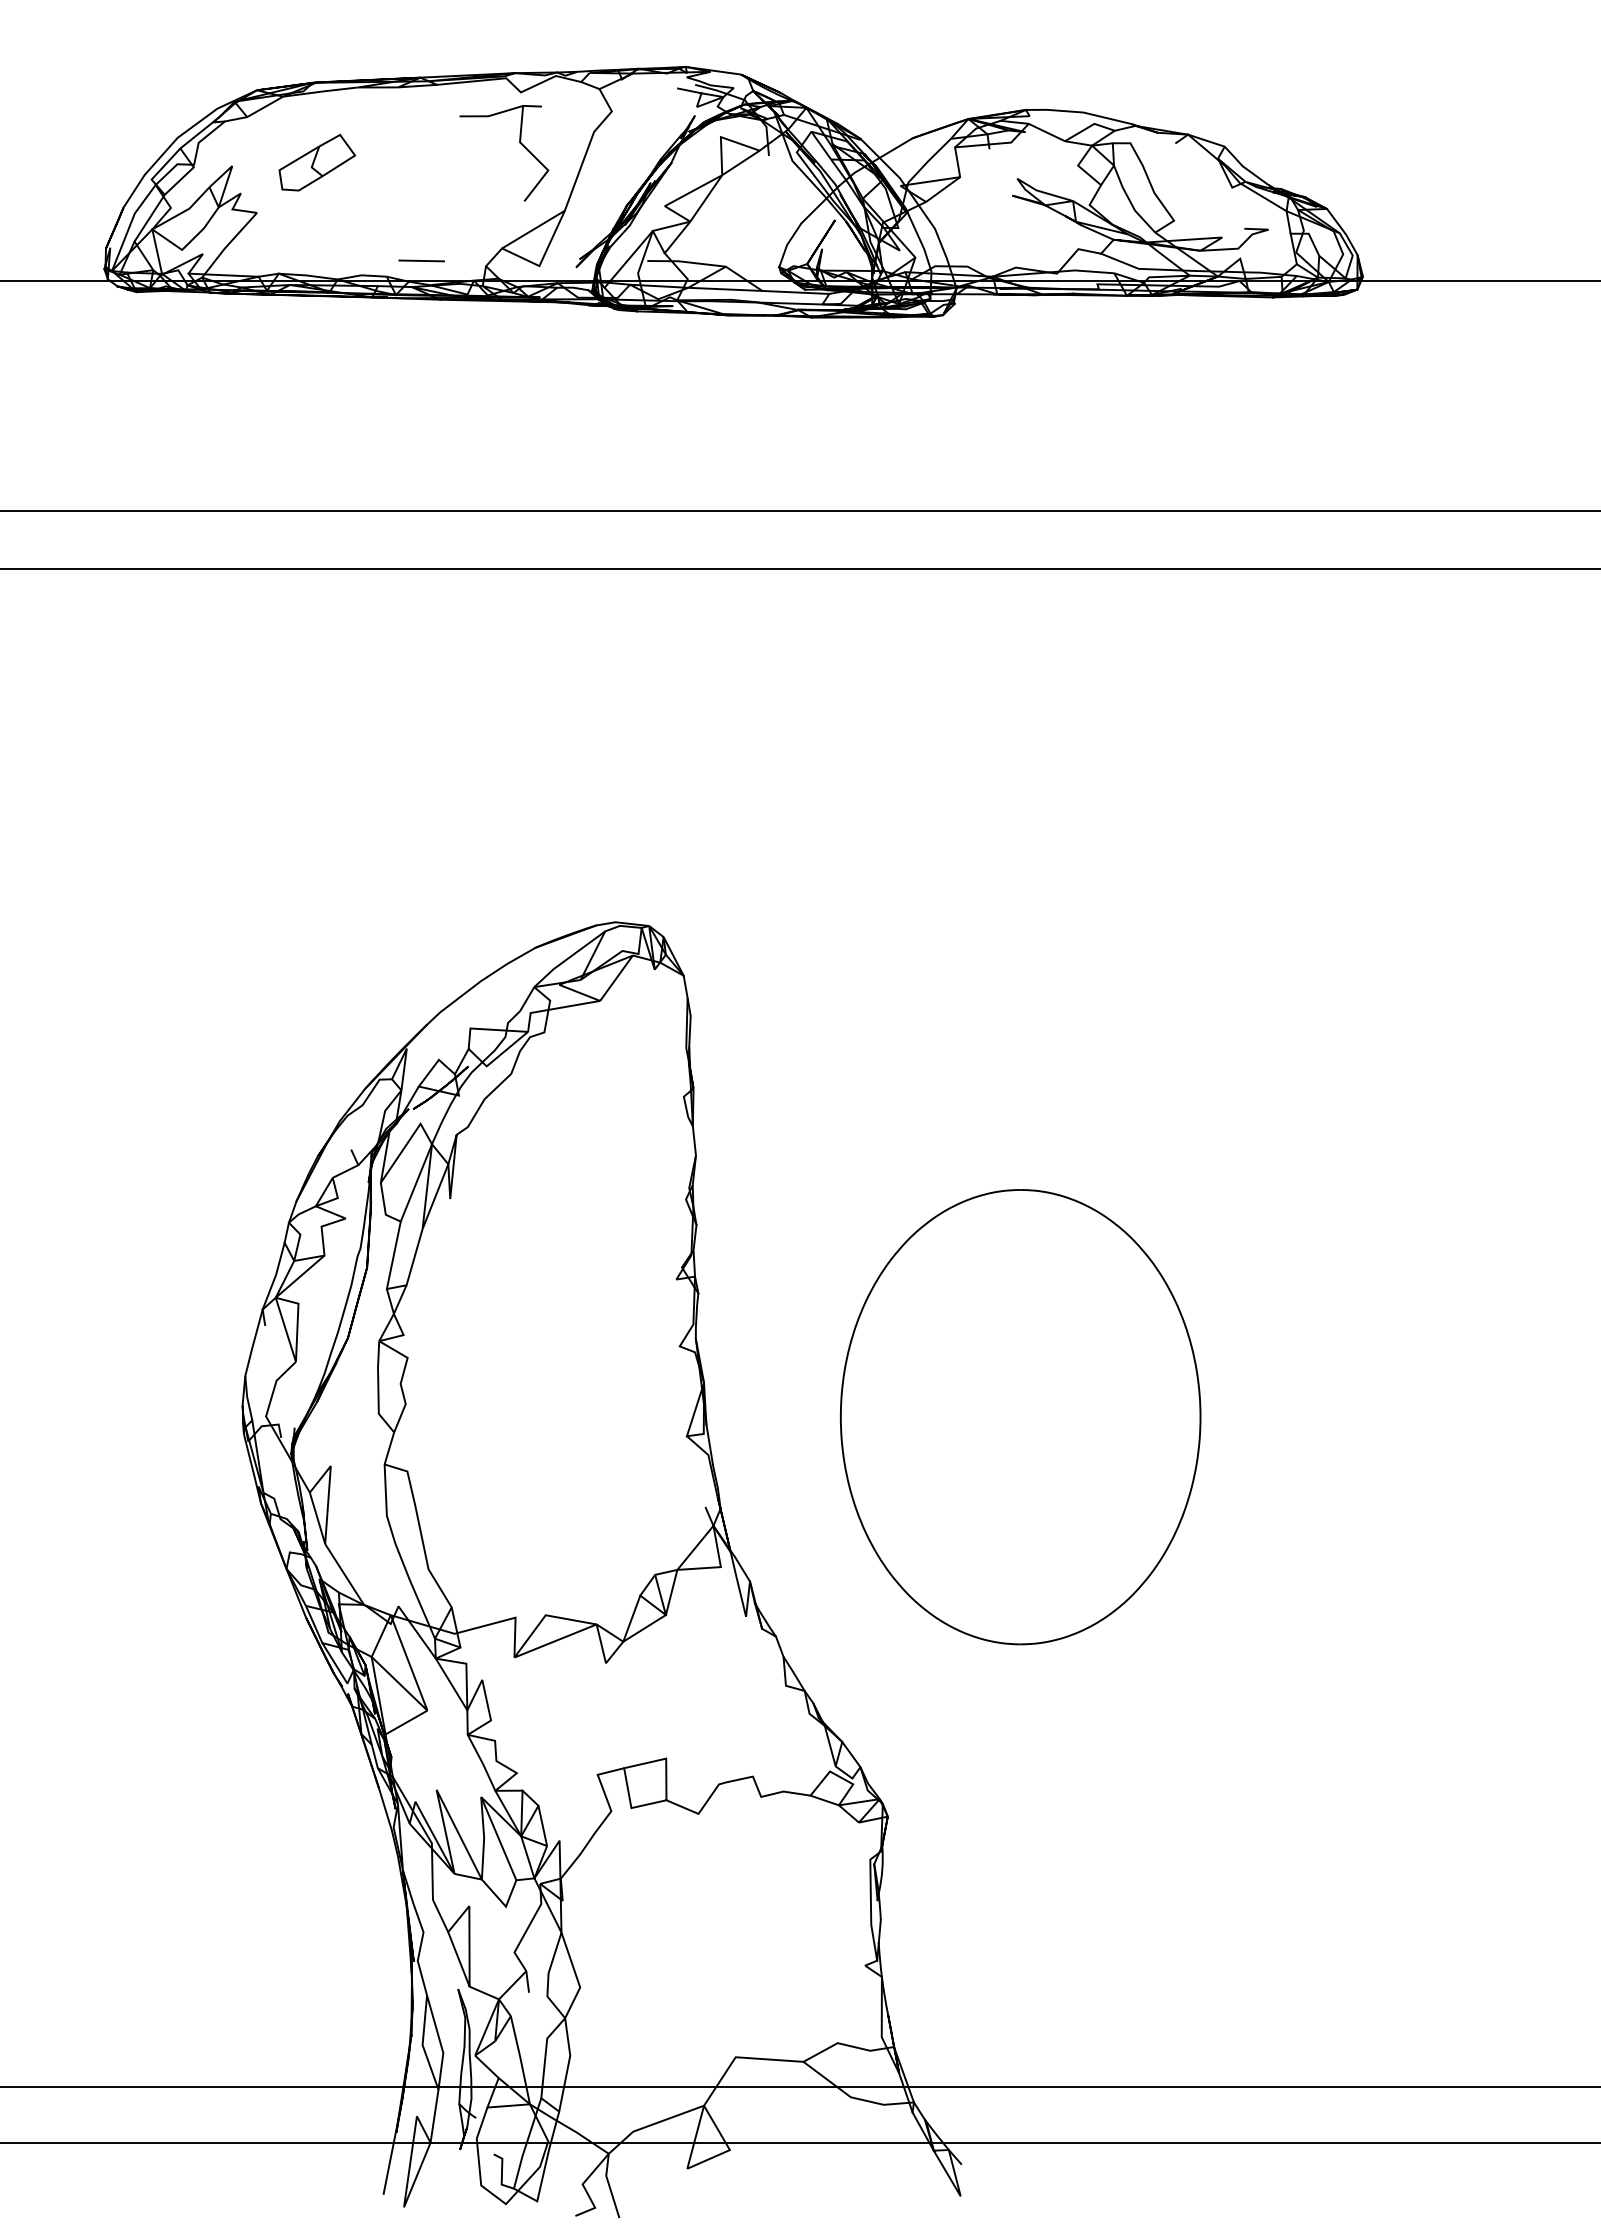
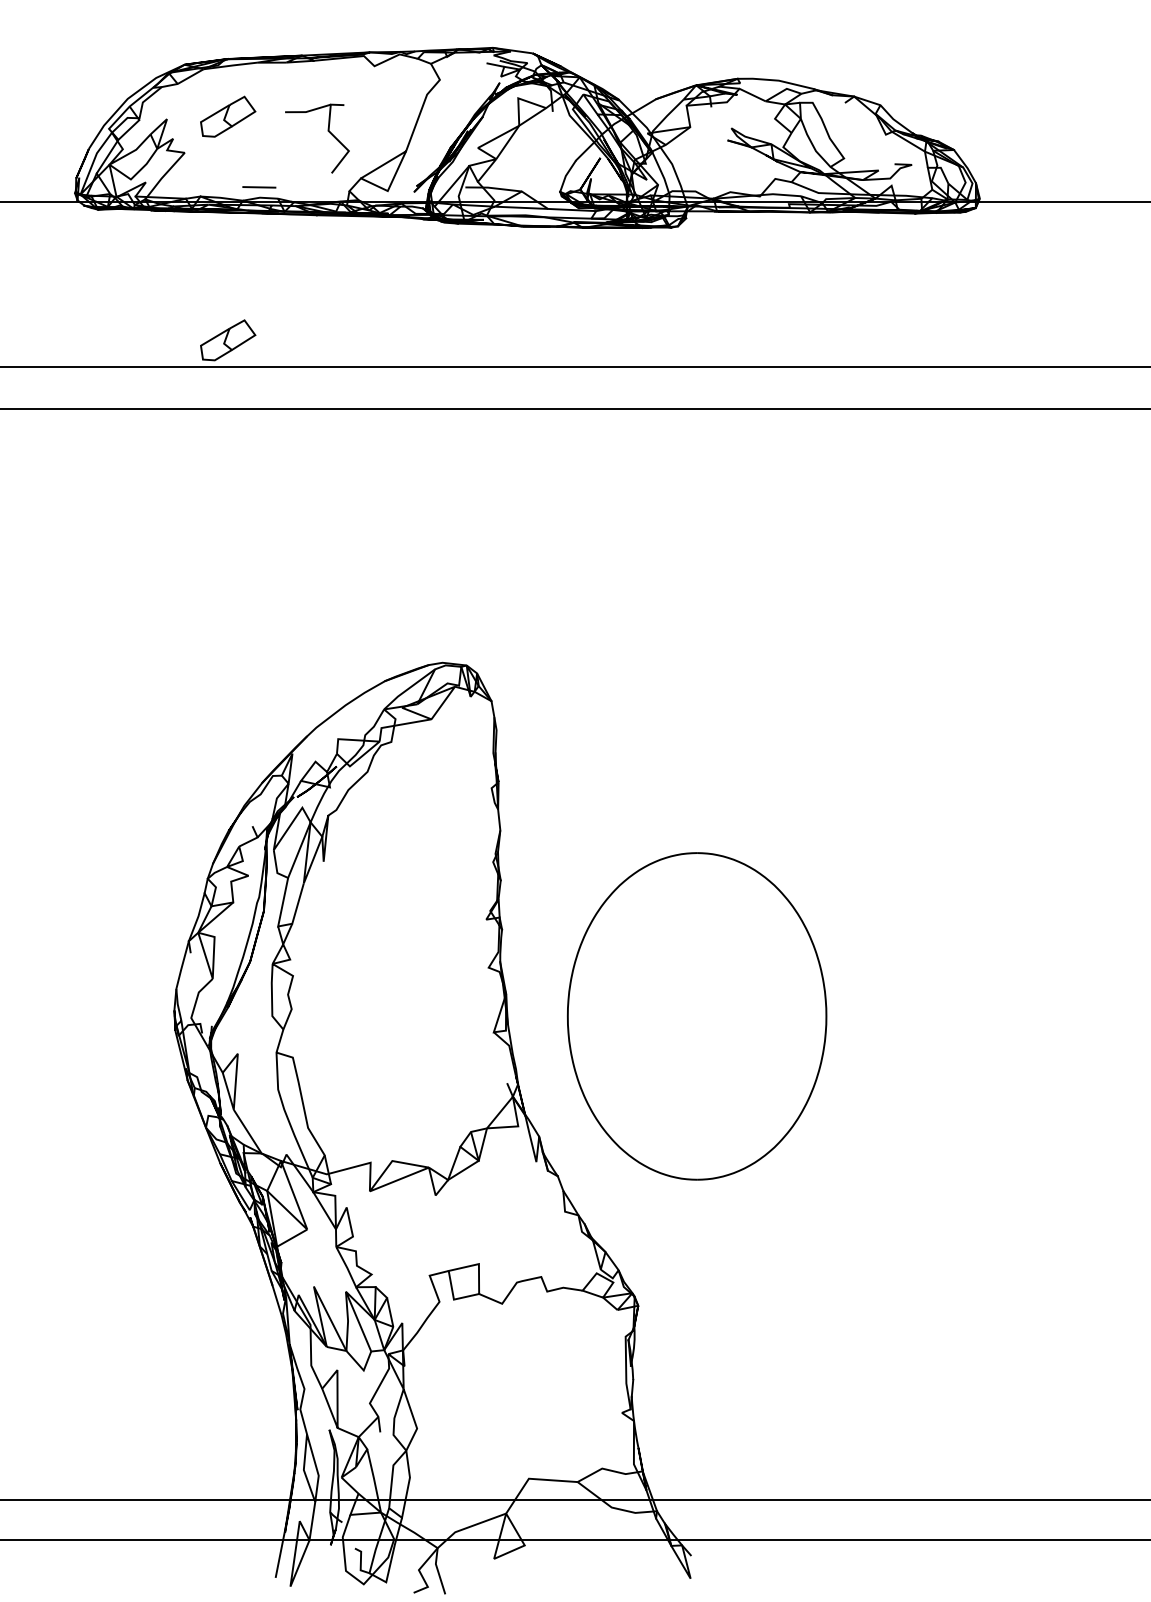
part: (519, 143) -> (328, 131), moved
line: (421, 260) -> (259, 187), moved
part: (317, 473) -> (228, 340), added
part: (1020, 1417) -> (696, 1016), moved

